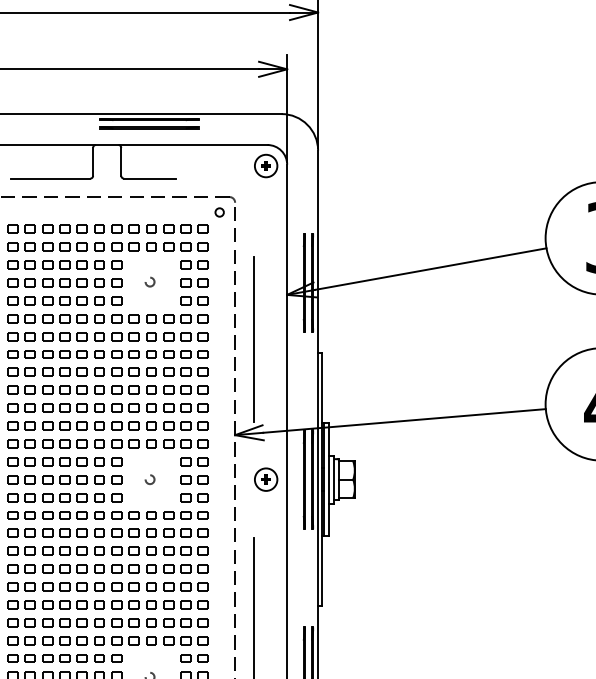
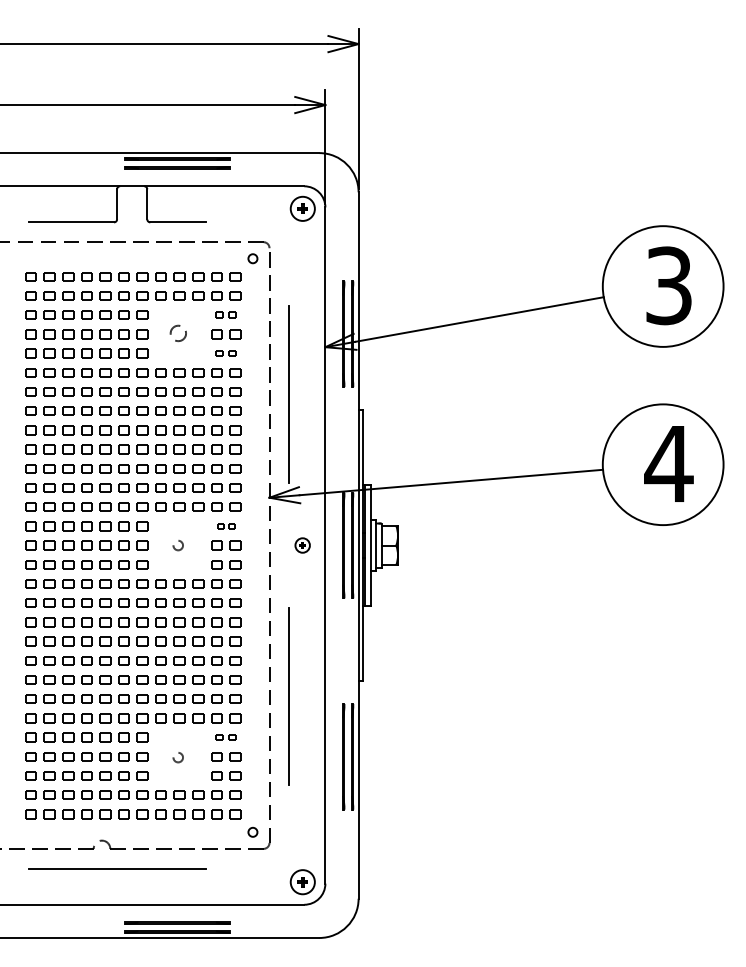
part: (195, 264) -> (226, 314), size x0.7
circle: (149, 282) -> (177, 333), size x1.6
part: (195, 300) -> (226, 353), size x0.7
part: (195, 461) -> (226, 526), size x0.6
part: (265, 479) -> (302, 545), size x0.6
part: (195, 658) -> (226, 737), size x0.7

